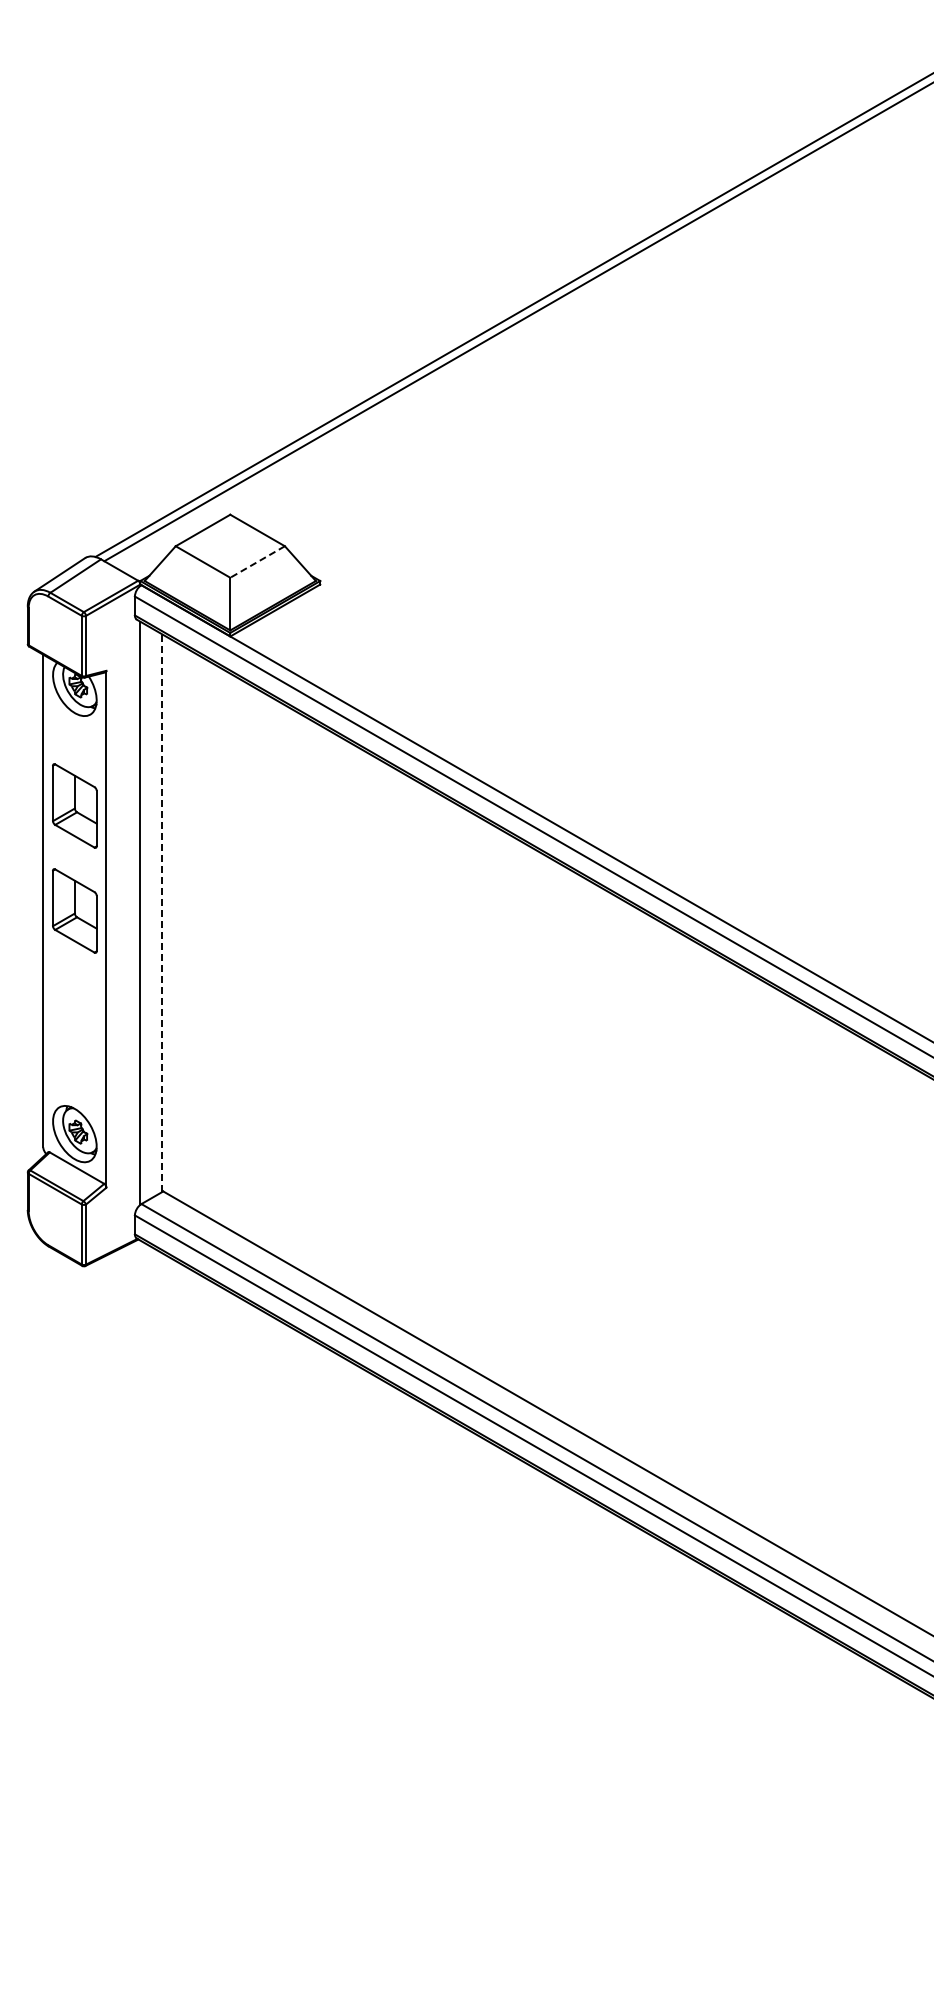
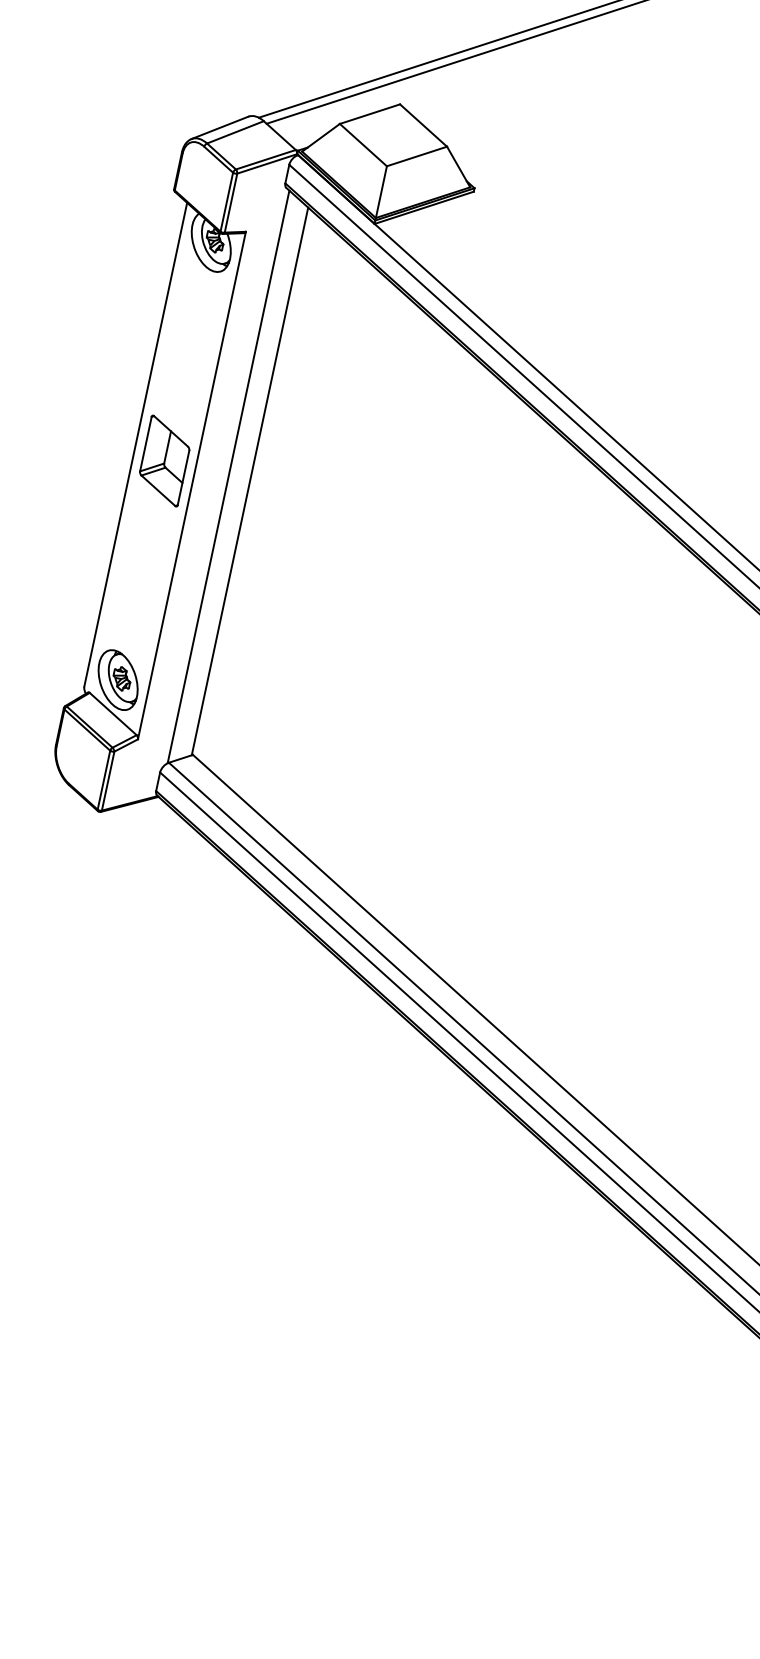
line: (257, 562) -> (416, 156), dashed -> solid
part: (74, 805) -> (186, 357), removed
line: (162, 913) -> (250, 481), dashed -> solid

